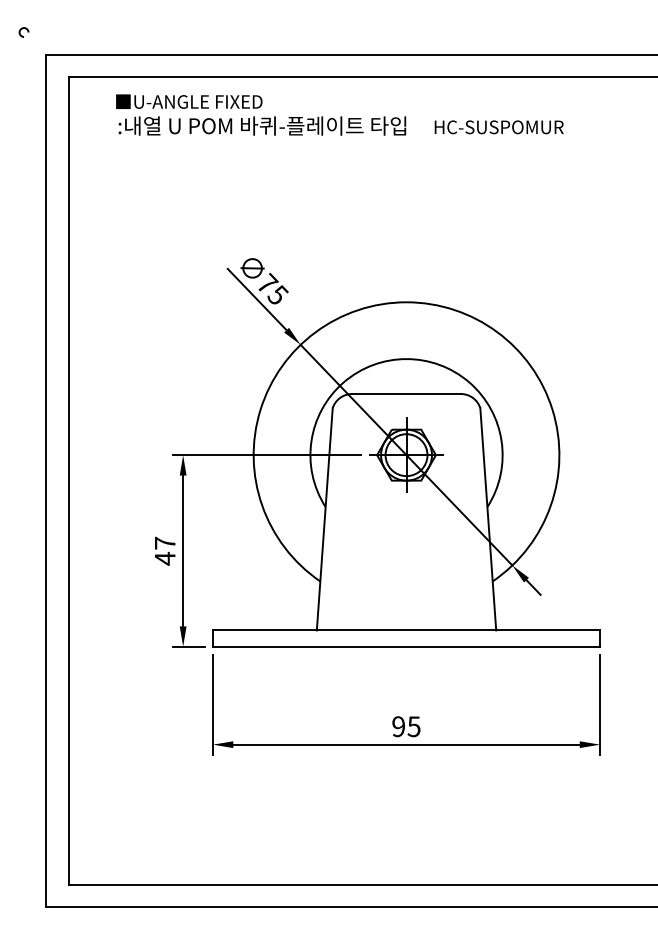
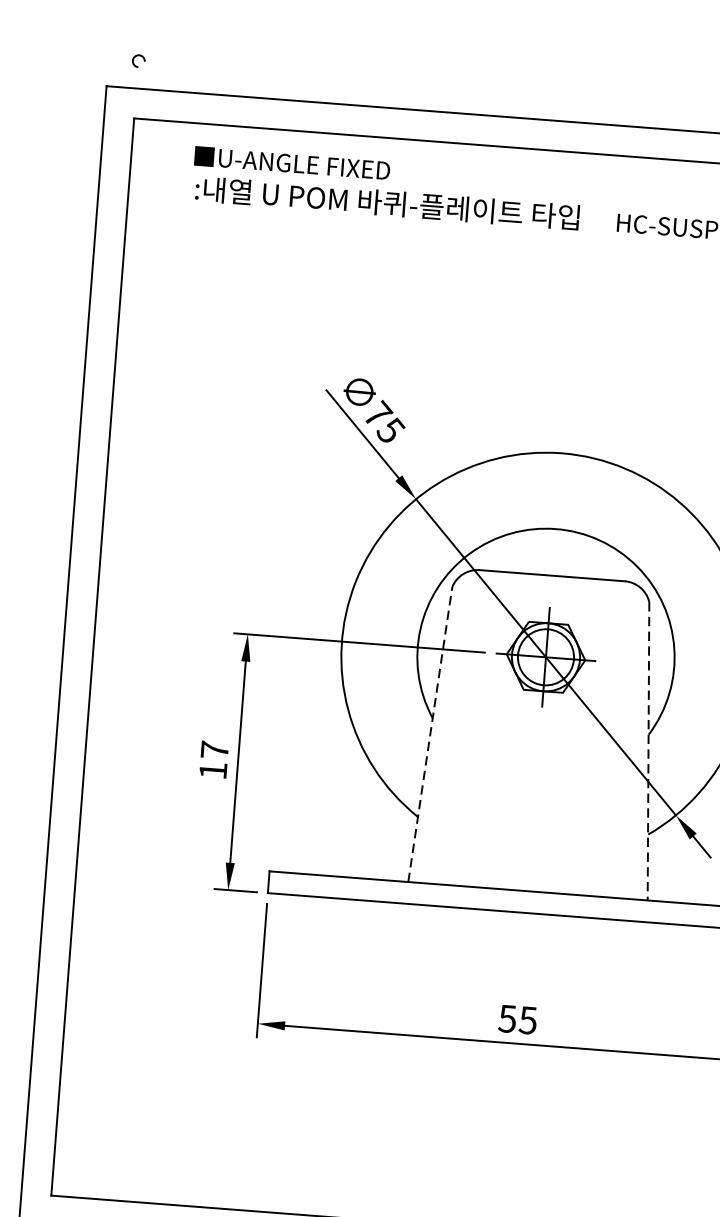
arc: (21, 30) -> (135, 58), moved
line: (324, 518) -> (430, 733), solid -> dashed
line: (488, 519) -> (648, 751), solid -> dashed
text: (165, 558) -> (213, 770), 47 -> 17
text: (398, 726) -> (507, 1018), 95 -> 55

